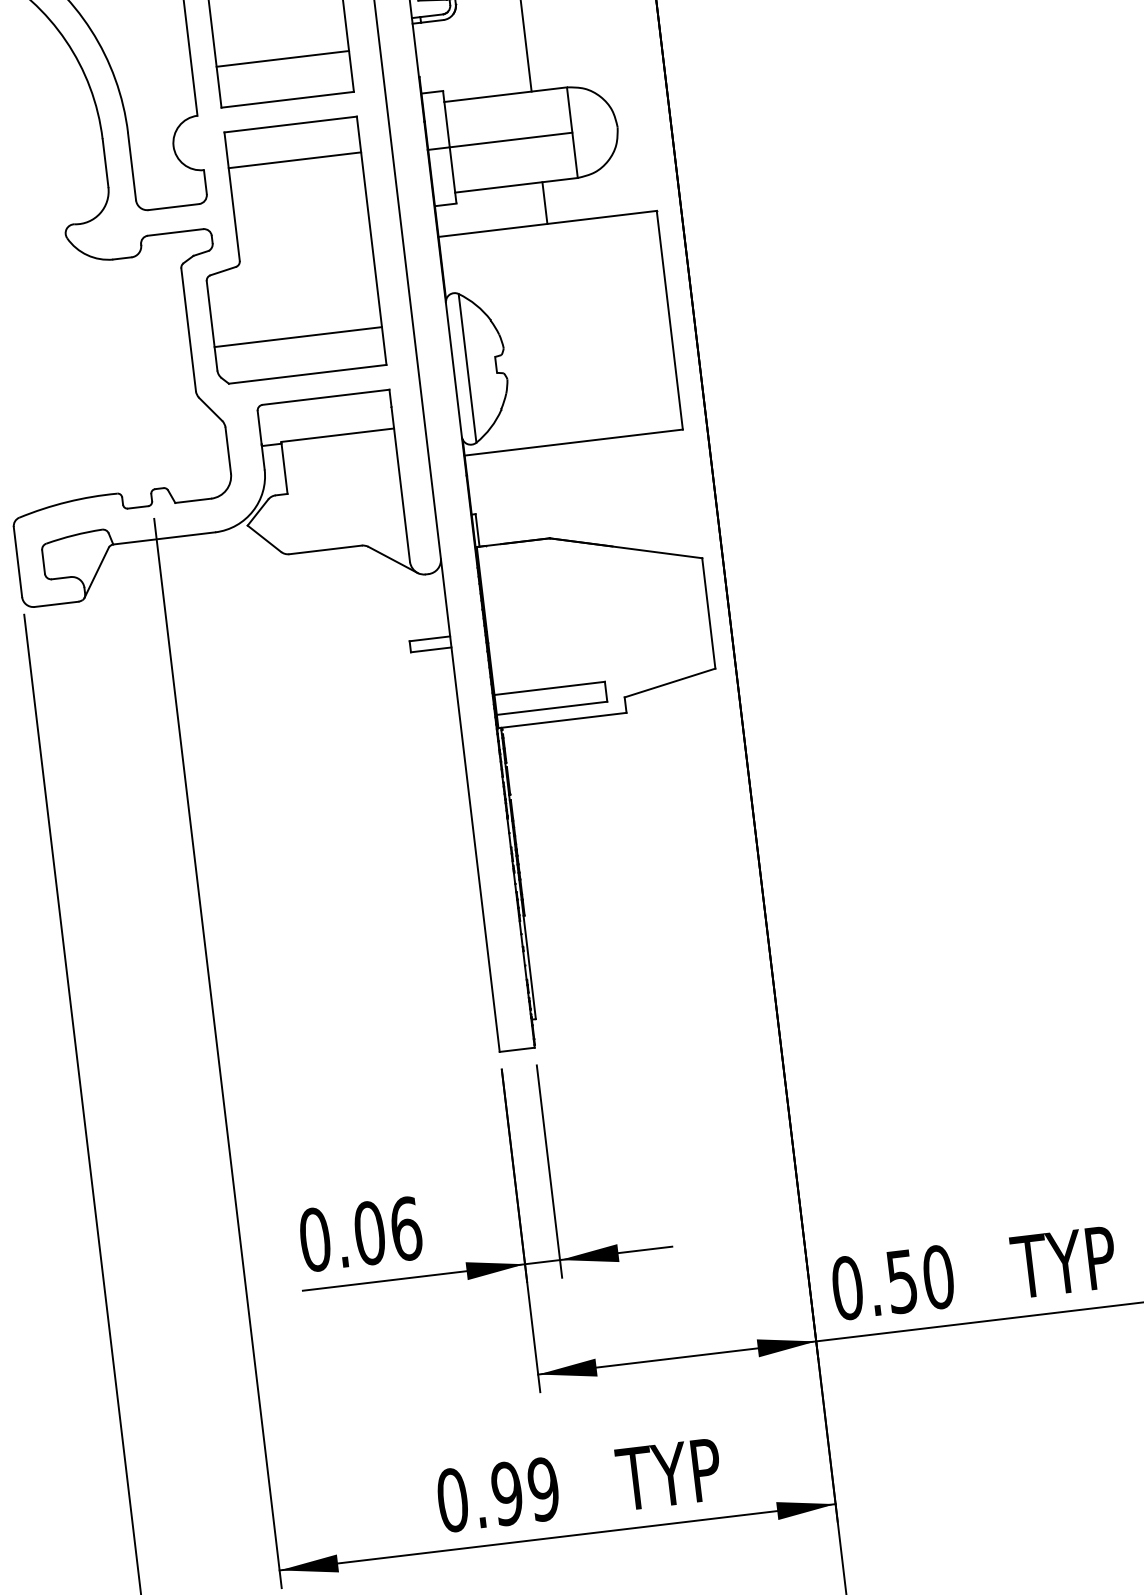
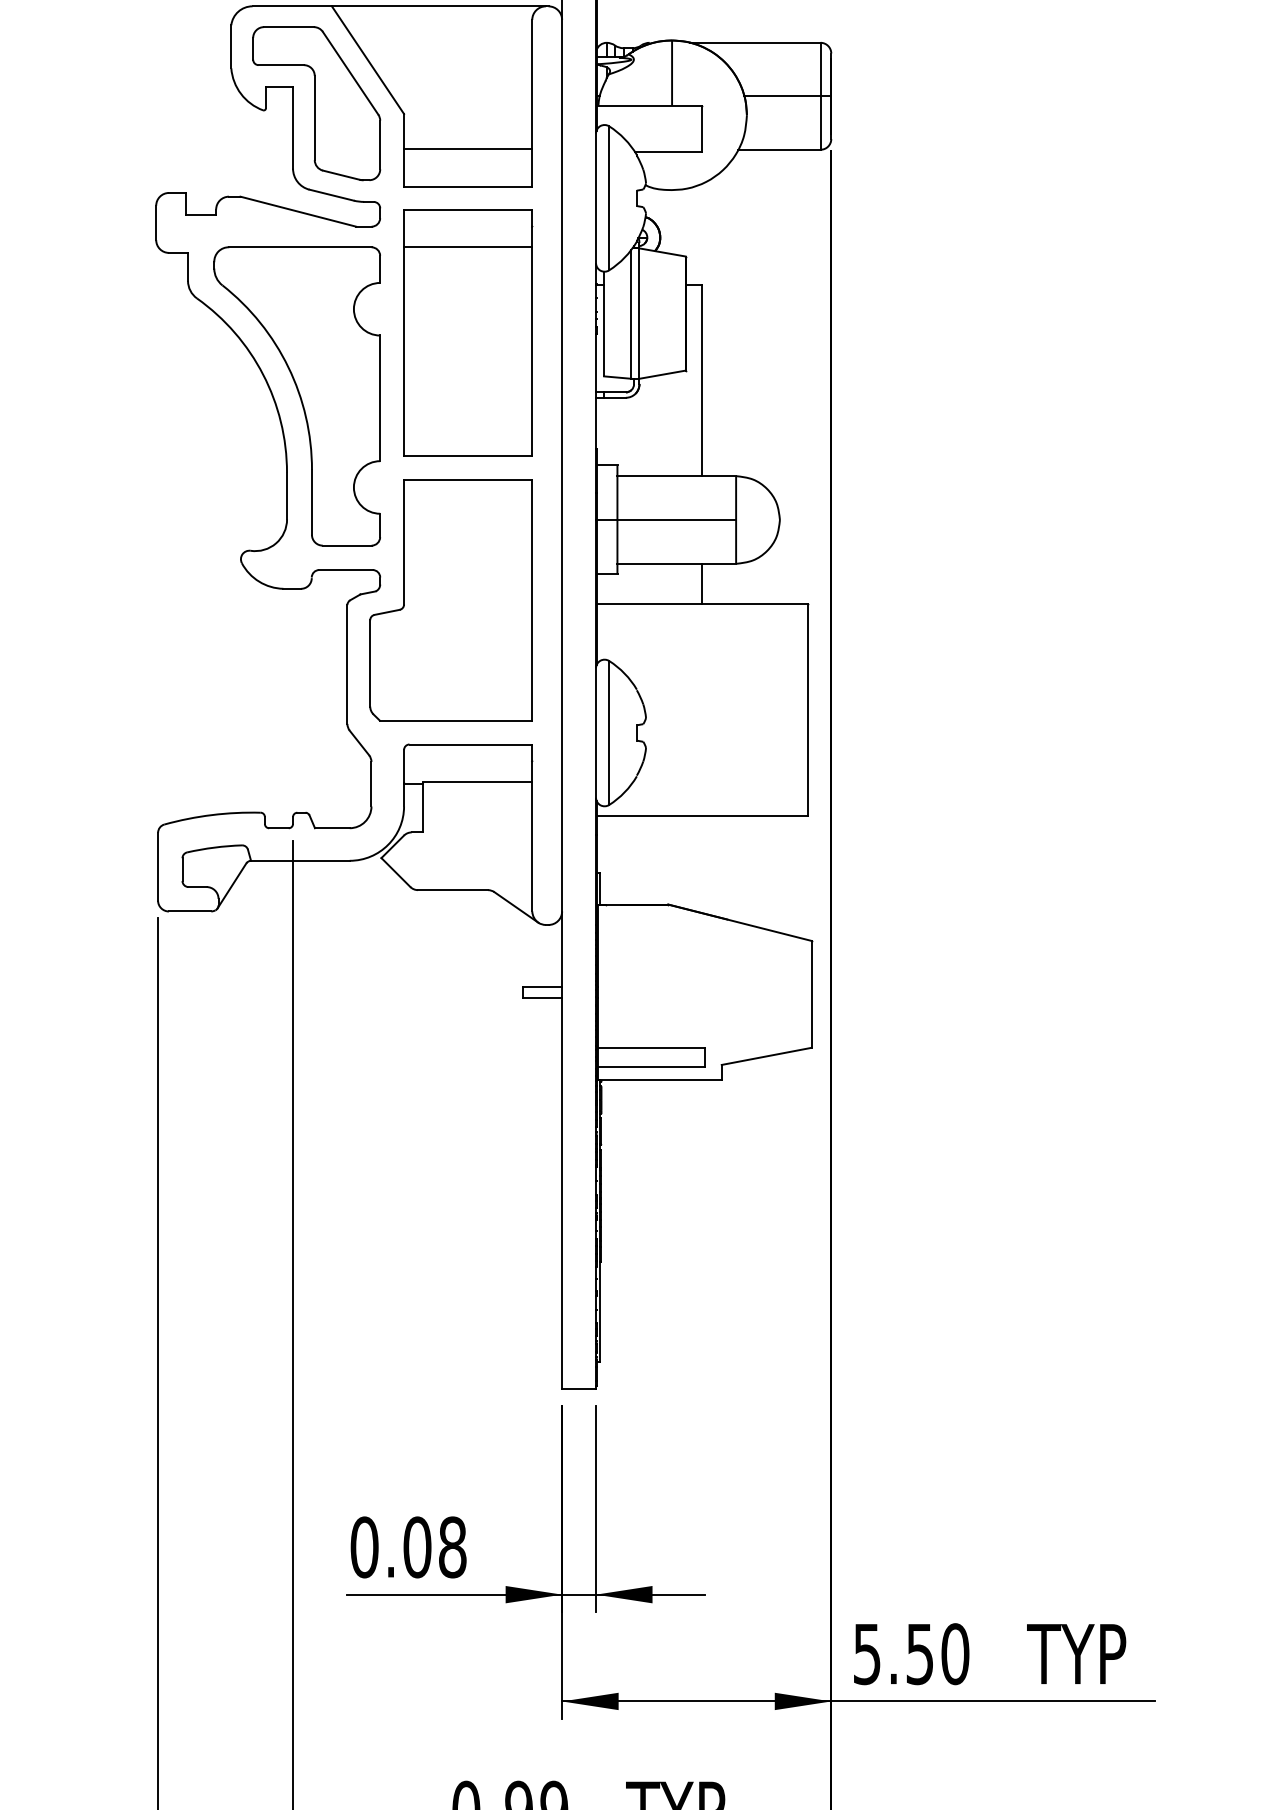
line: (283, 58) -> (468, 416), removed
line: (295, 159) -> (468, 514), removed
line: (298, 336) -> (451, 683), removed
text: (405, 1229) -> (452, 1547), 0.06 -> 0.08
text: (847, 1288) -> (867, 1654), 0.50 -> 5.50

